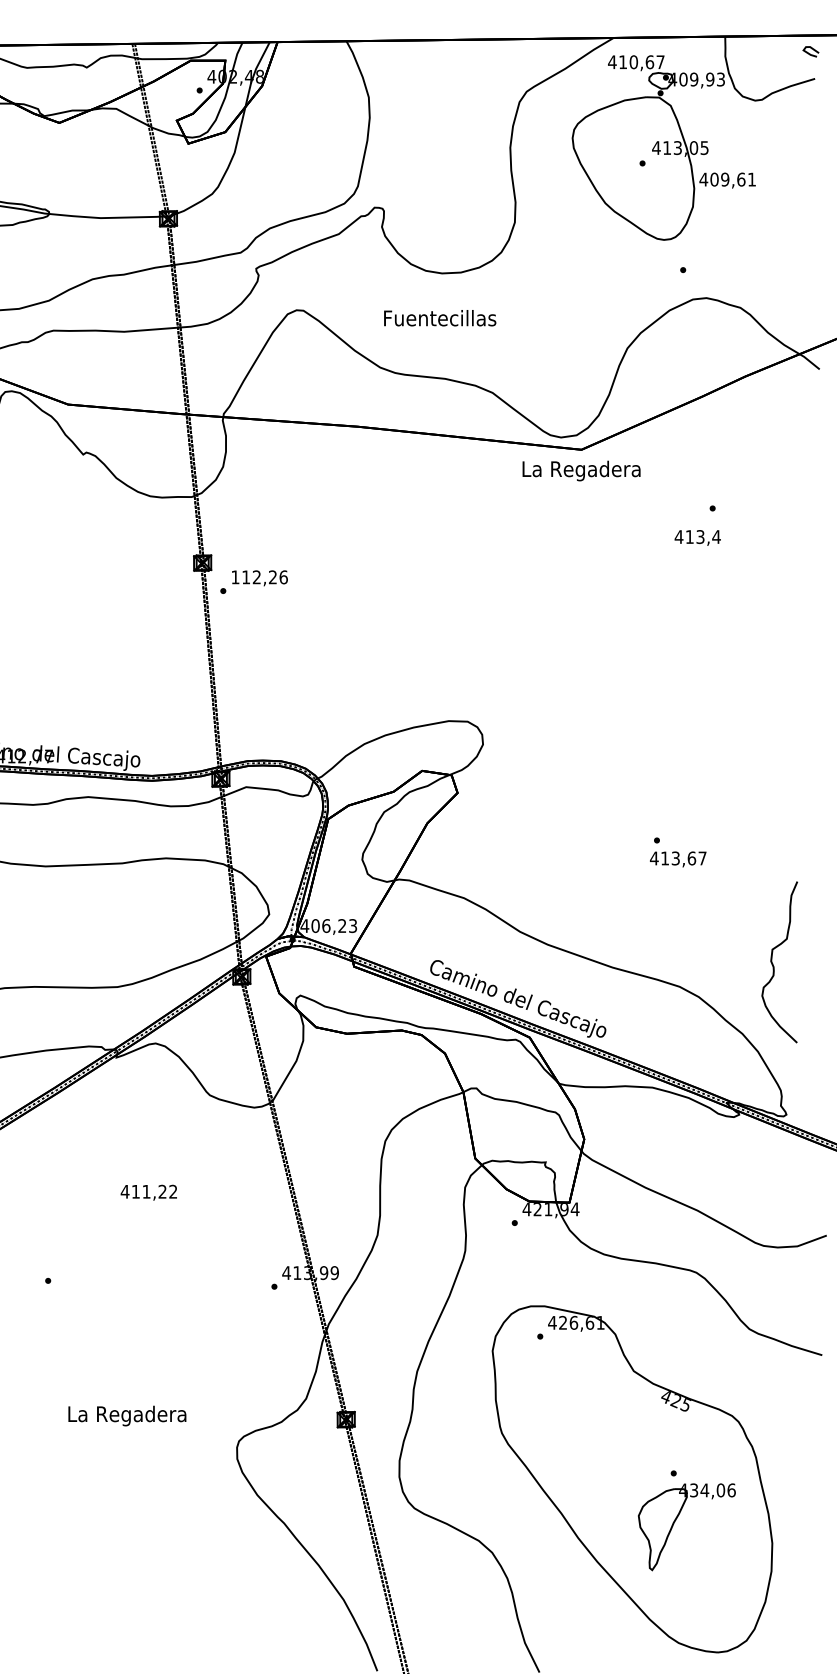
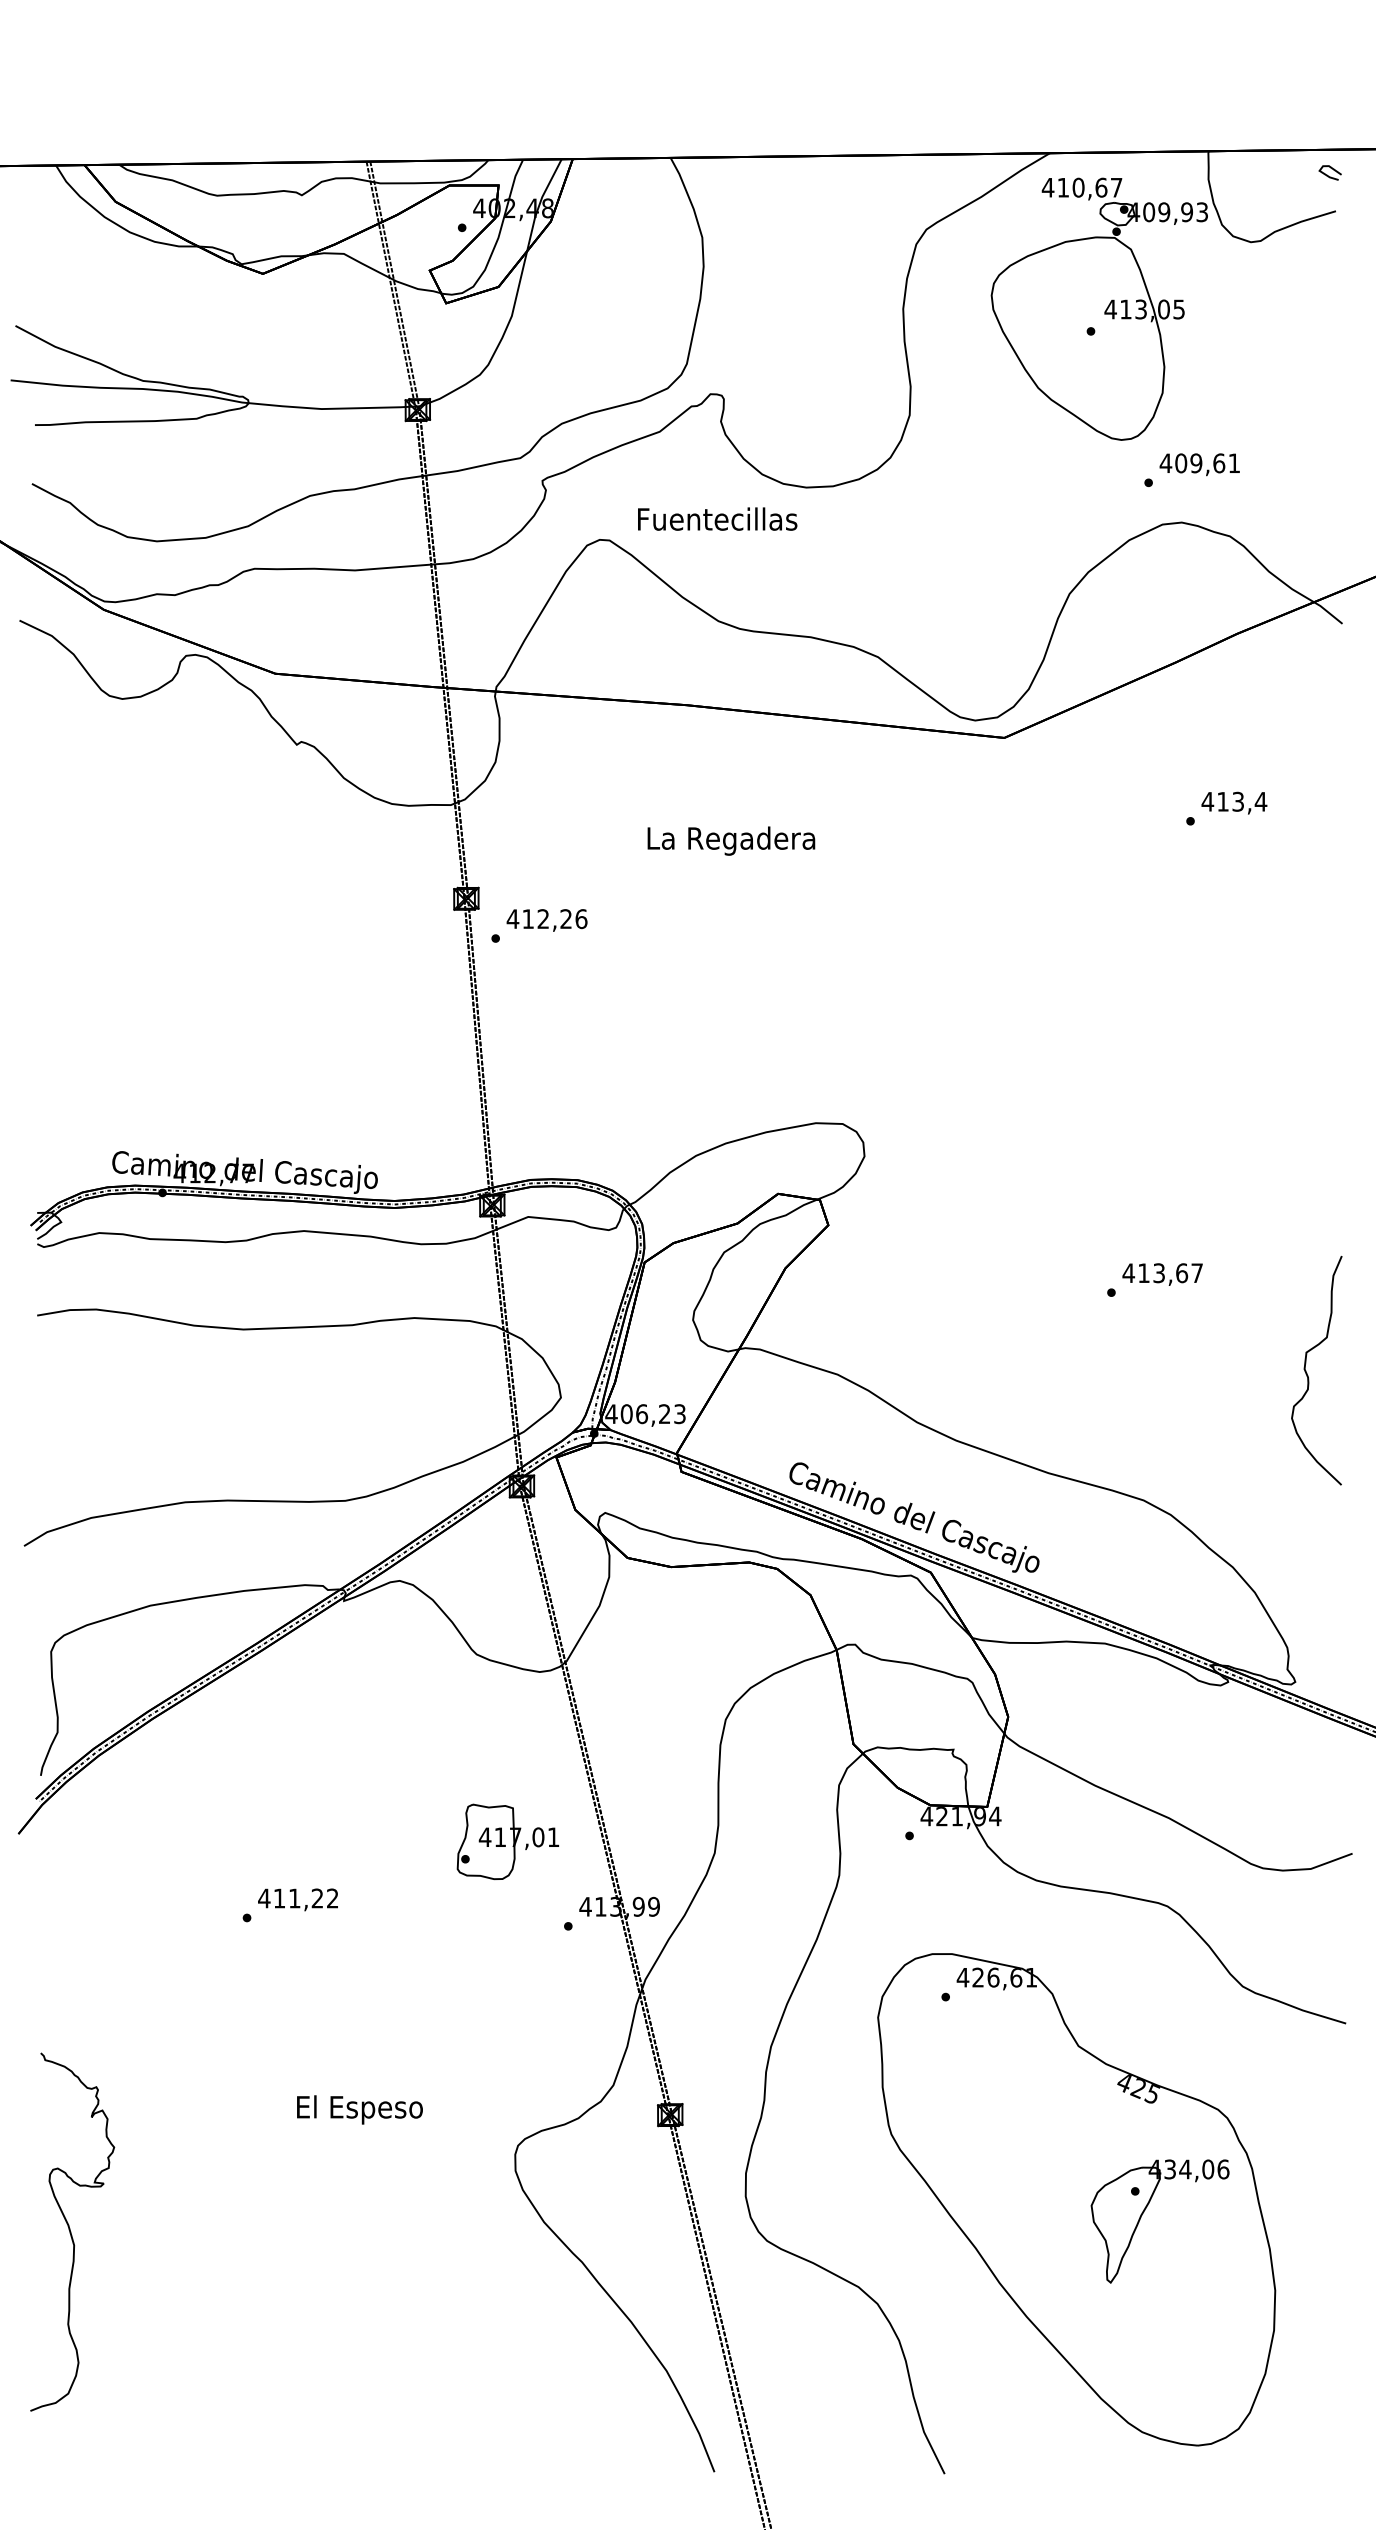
text: (727, 180) -> (1199, 464), moved
text: (440, 317) -> (717, 518), moved
text: (581, 470) -> (731, 840), moved
text: (697, 537) -> (1234, 802), moved
text: (235, 576) -> (512, 918), 112,26 -> 412,26
text: (678, 859) -> (1162, 1274), moved
curve: (773, 965) -> (1308, 1375), moved
text: (148, 1192) -> (297, 1899), moved
part: (231, 1227) -> (507, 1841), added
text: (127, 1415) -> (359, 2109), La Regadera -> El Espeso
part: (676, 1520) -> (1144, 2212), moved

